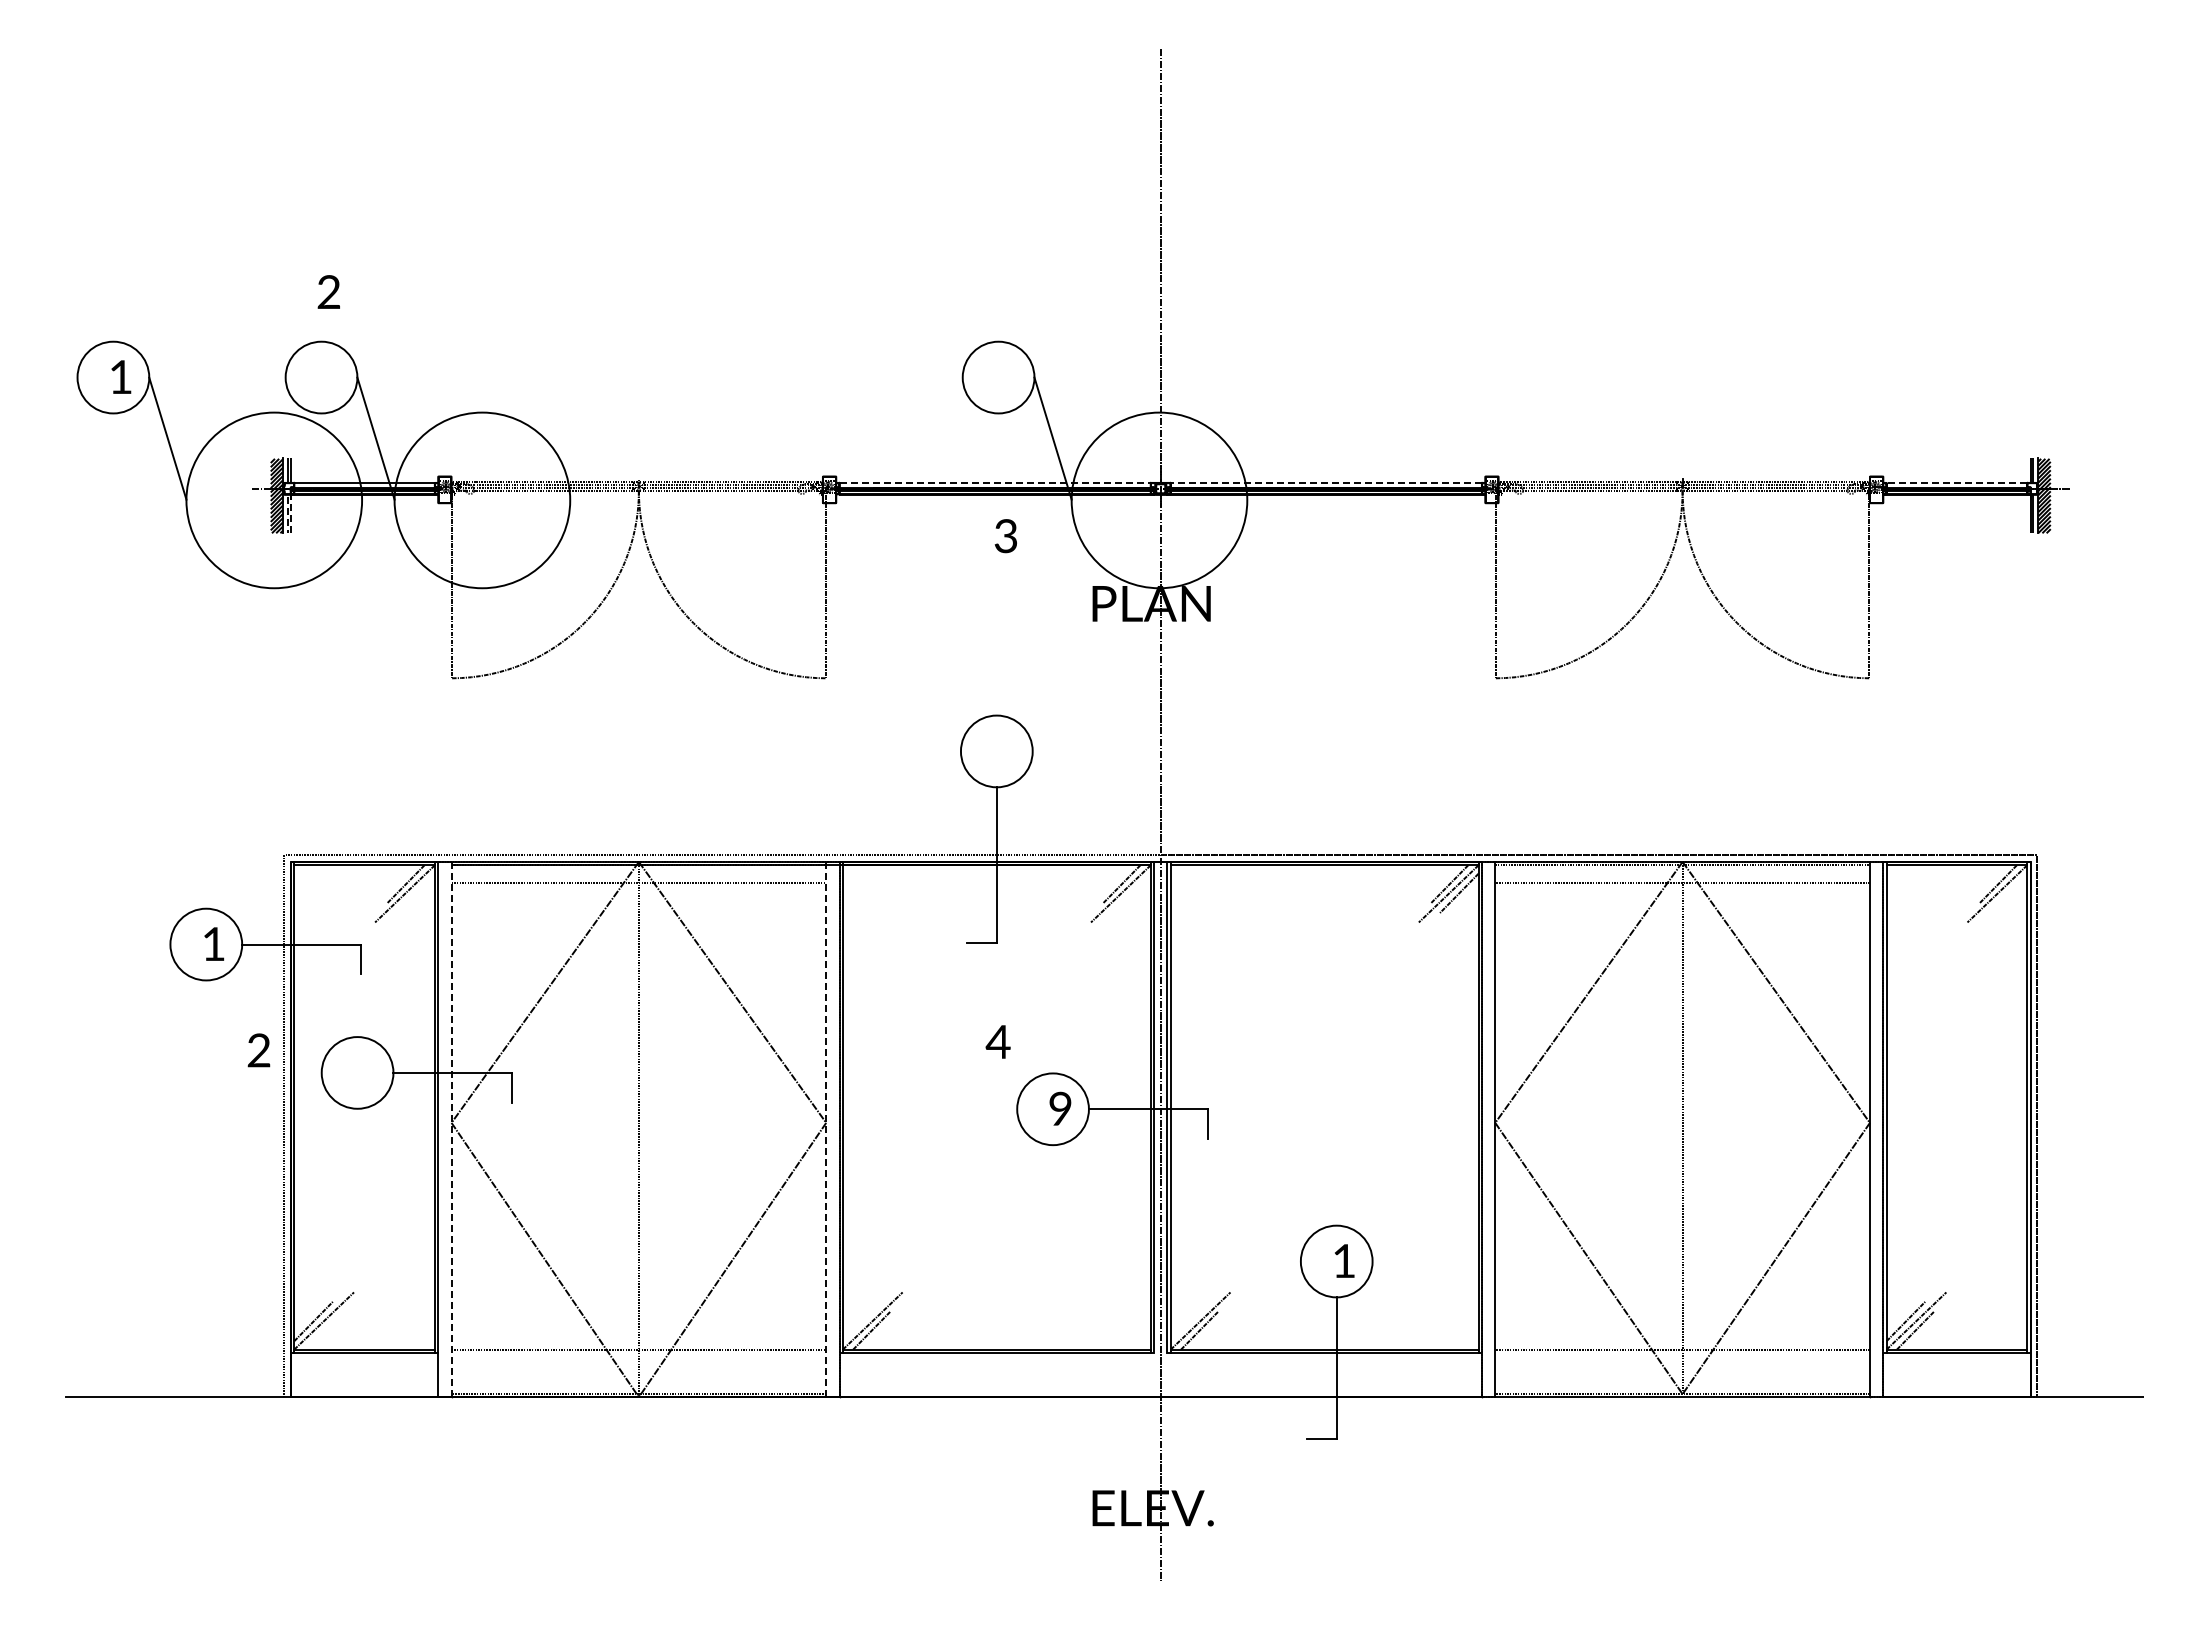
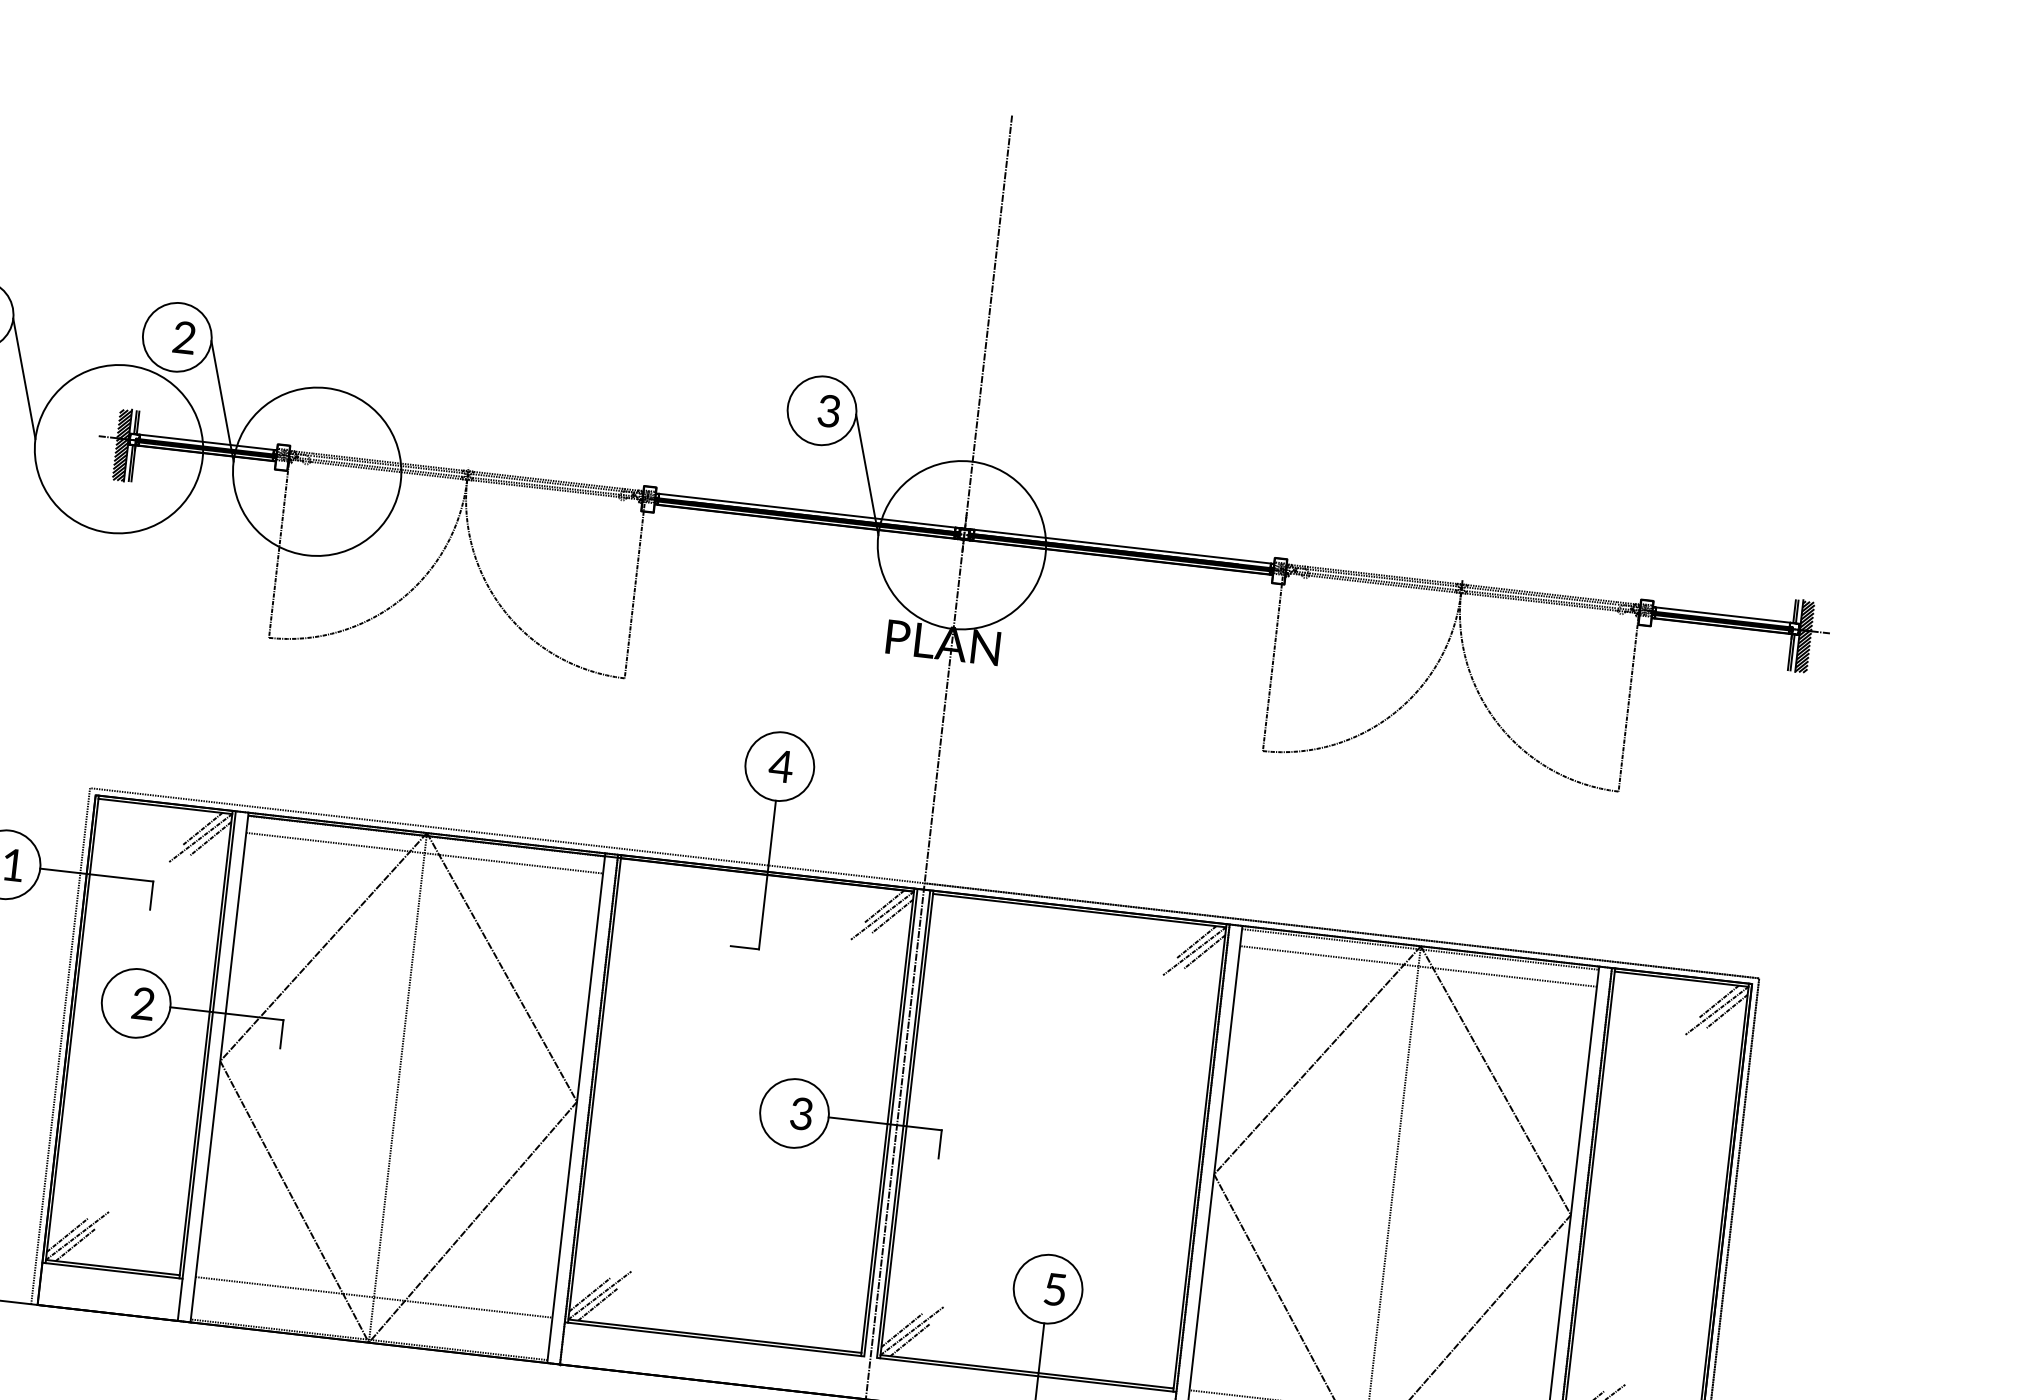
text: (328, 291) -> (184, 337), moved
line: (996, 482) -> (808, 510), dashed -> solid
line: (1324, 482) -> (1121, 546), dashed -> solid
line: (1955, 482) -> (1721, 614), dashed -> solid
line: (289, 494) -> (134, 445), dashed -> solid
text: (1005, 536) -> (828, 411), moved
line: (415, 893) -> (210, 838), added
line: (1131, 893) -> (892, 916), added
line: (2007, 893) -> (1726, 1011), added
text: (997, 1041) -> (780, 765), moved
text: (258, 1050) -> (142, 1003), moved
text: (1060, 1108) -> (801, 1113), 9 -> 3
line: (451, 1129) -> (219, 1067), dashed -> solid
line: (826, 1129) -> (576, 1108), dashed -> solid
text: (1343, 1261) -> (1054, 1289), 1 -> 5
line: (861, 1321) -> (589, 1294), added
line: (1189, 1321) -> (901, 1330), added
line: (323, 1330) -> (75, 1244), added

